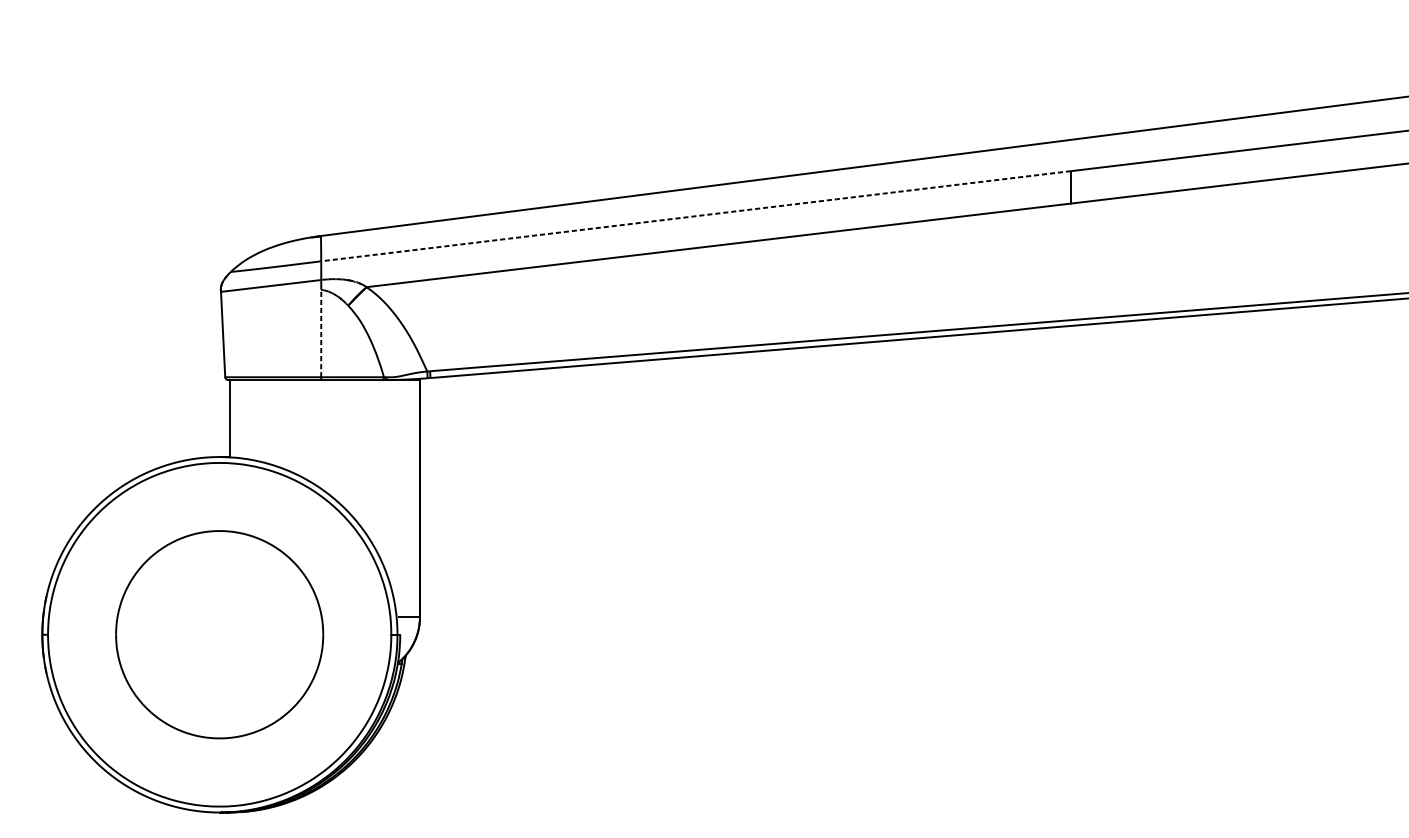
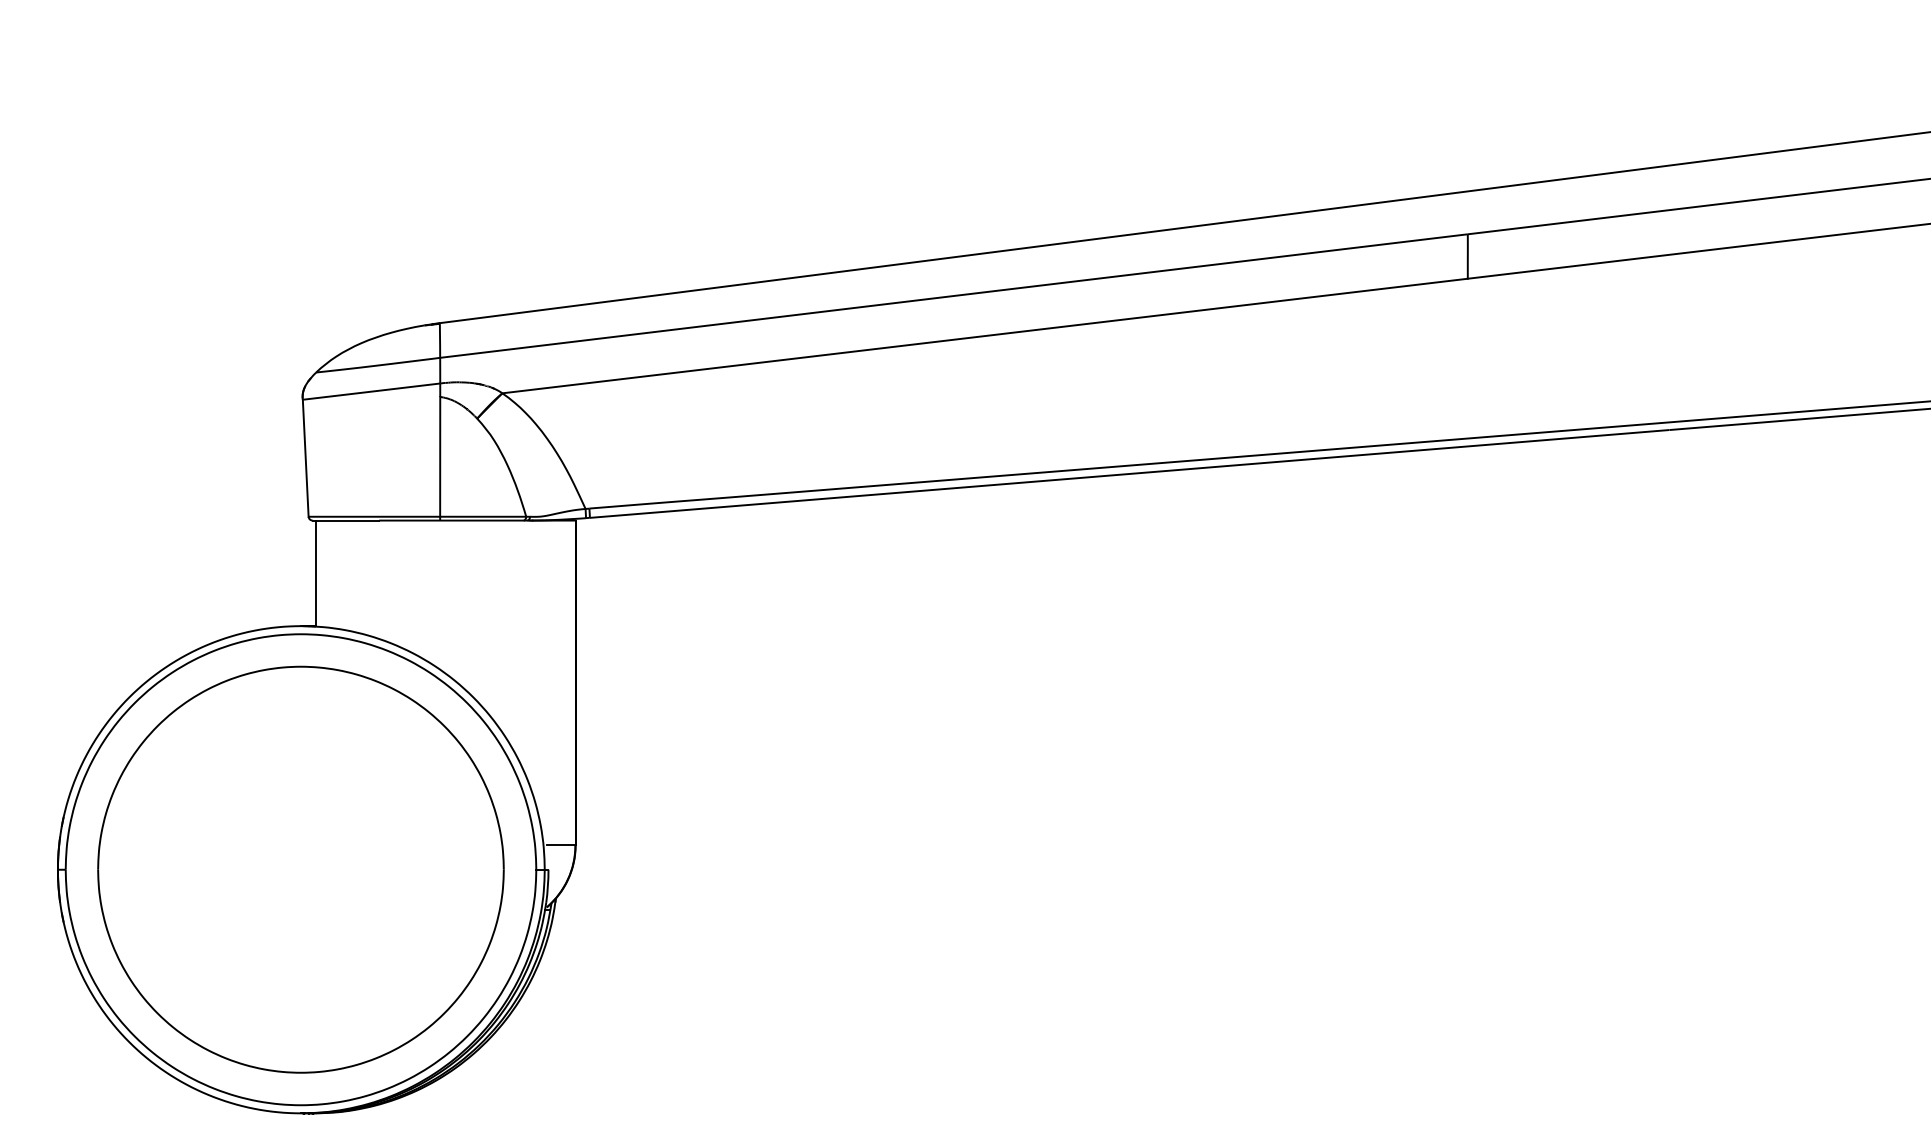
arc: (695, 216) -> (953, 296), dashed -> solid
line: (321, 333) -> (440, 456), dashed -> solid
part: (219, 634) -> (300, 869), size x1.43

